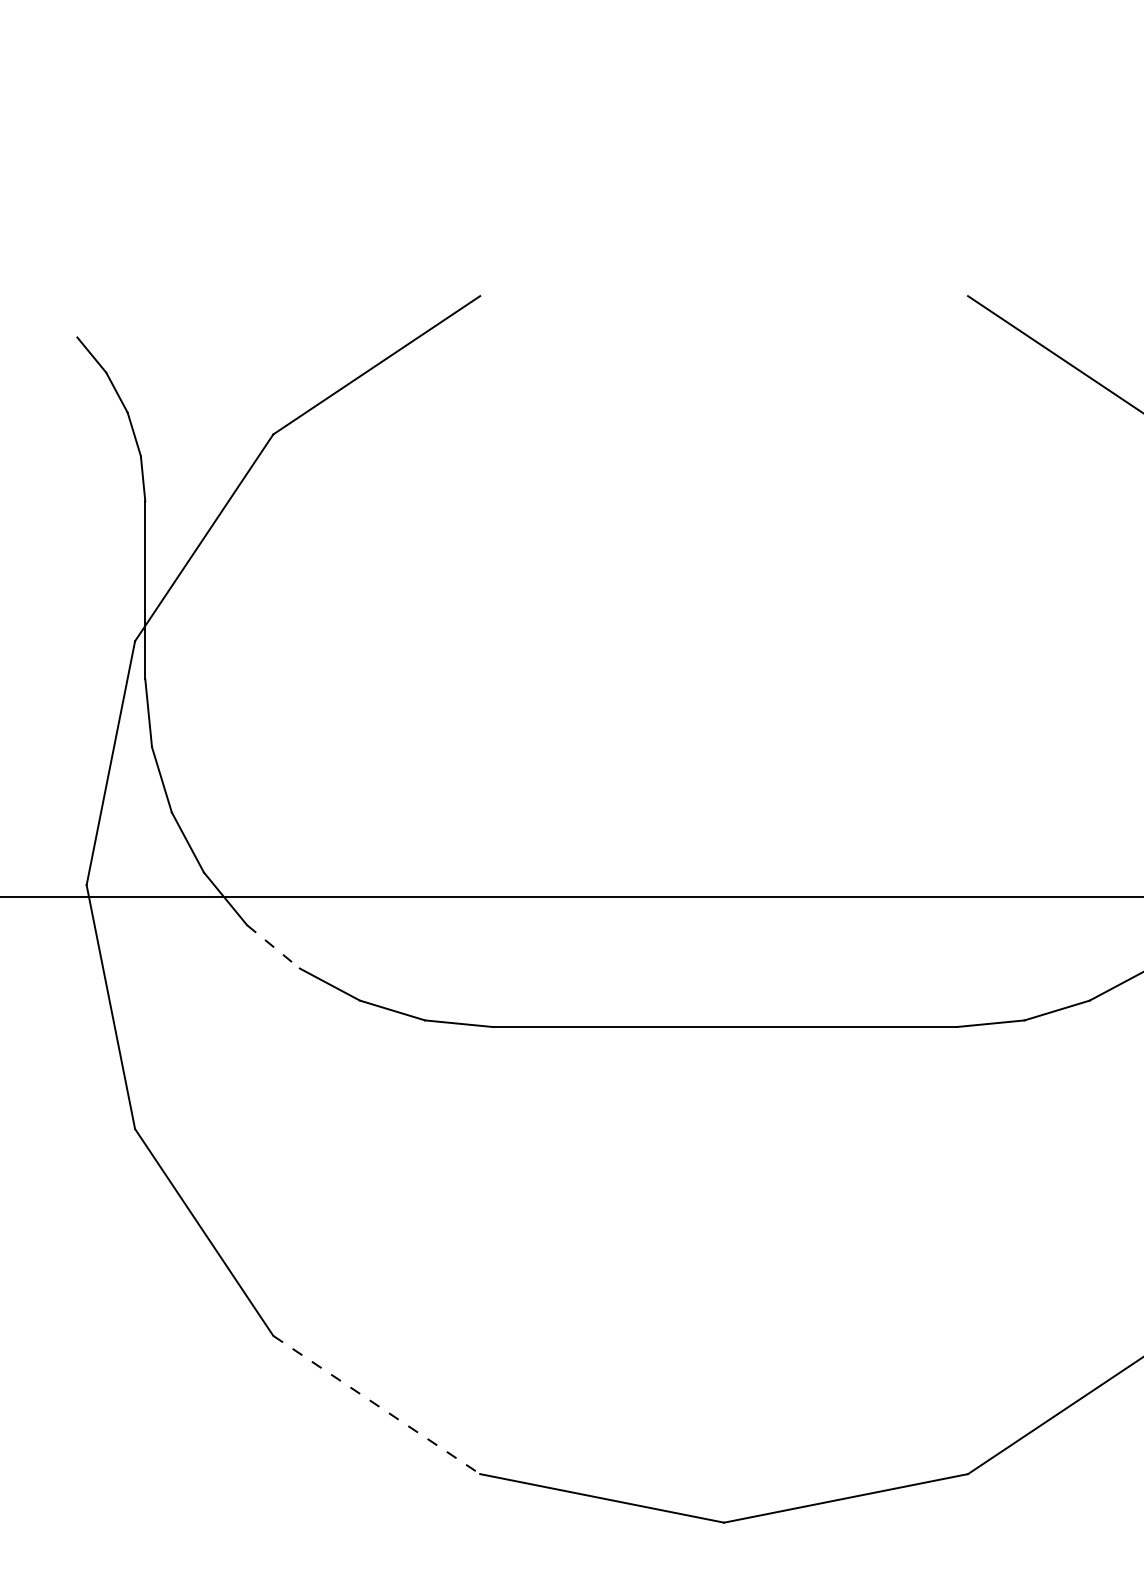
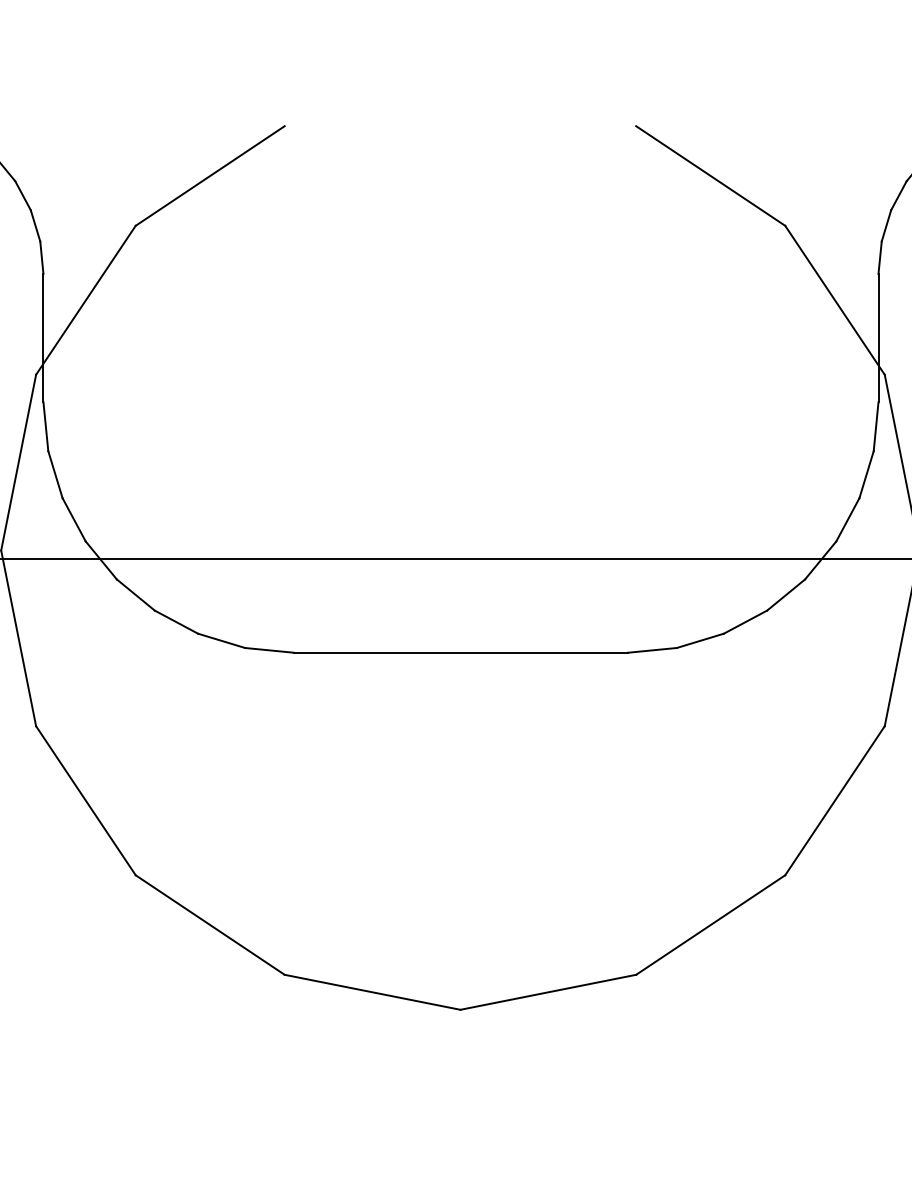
line: (273, 947) -> (135, 595), dashed -> solid
line: (377, 1405) -> (210, 925), dashed -> solid

